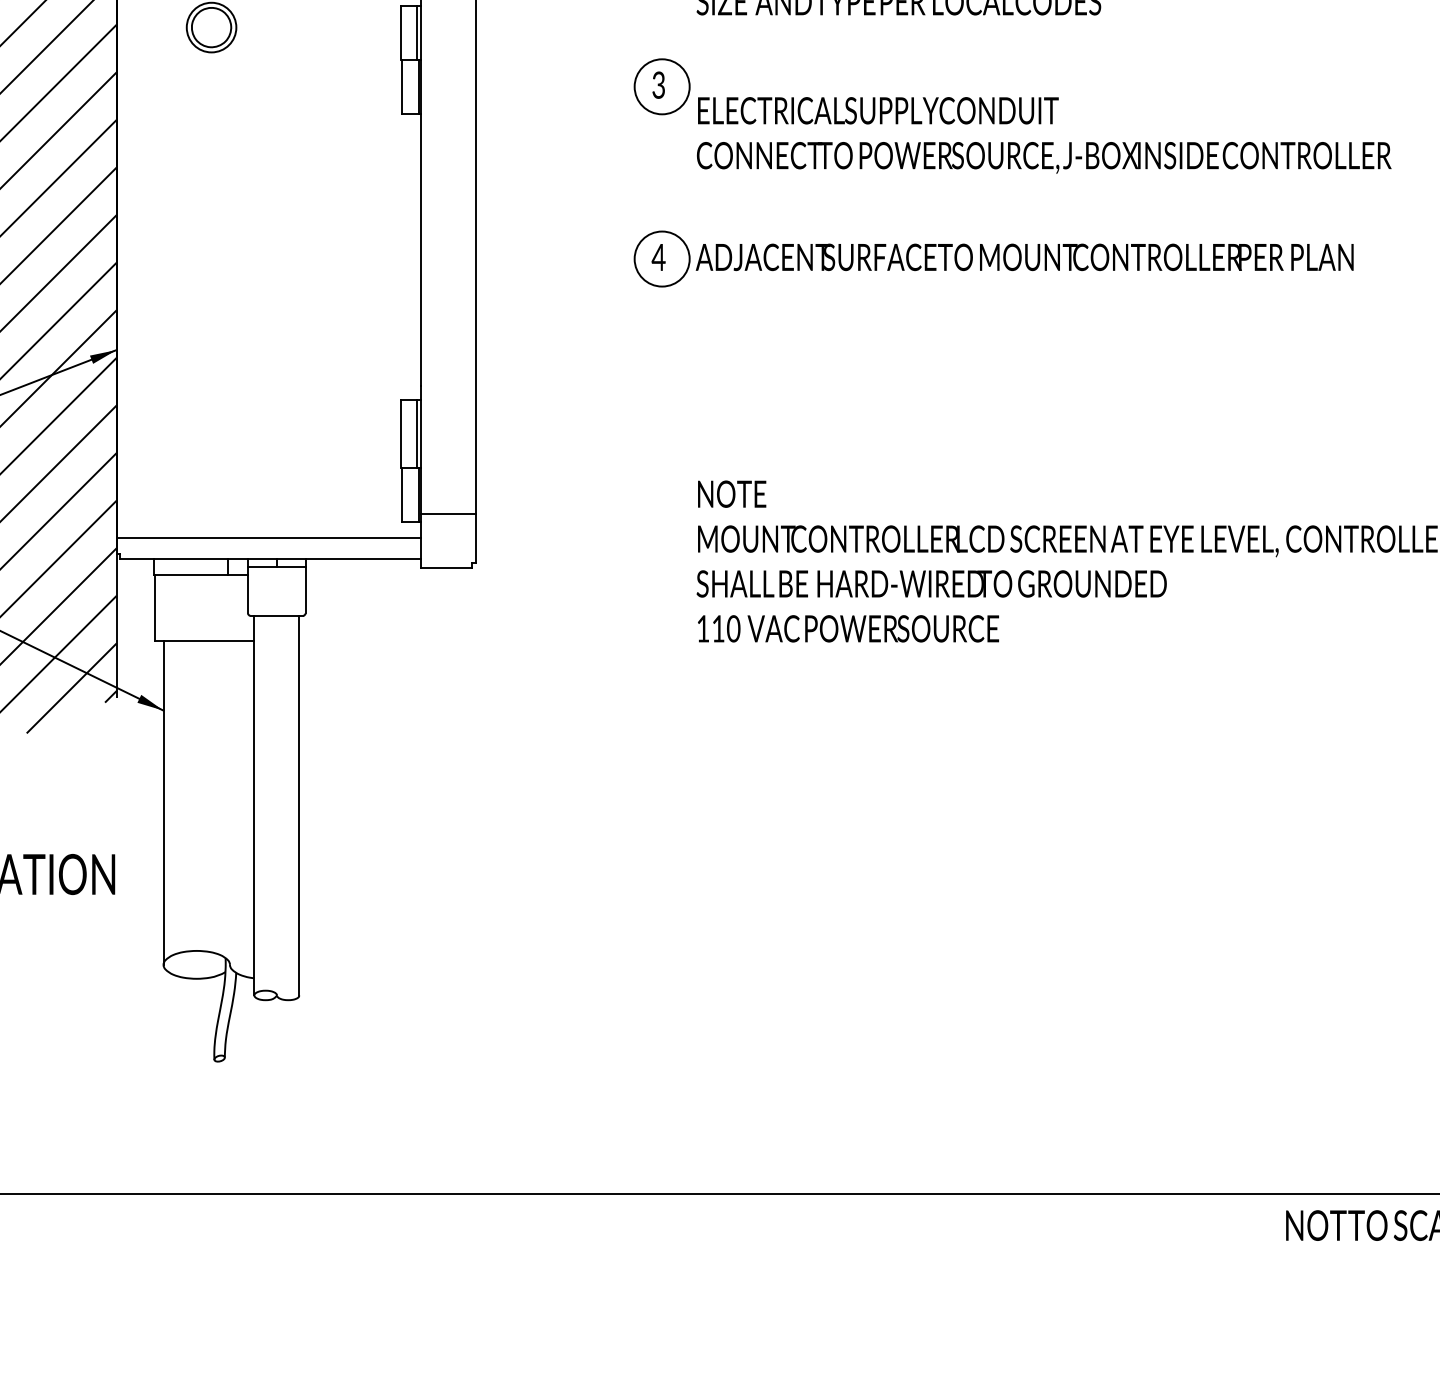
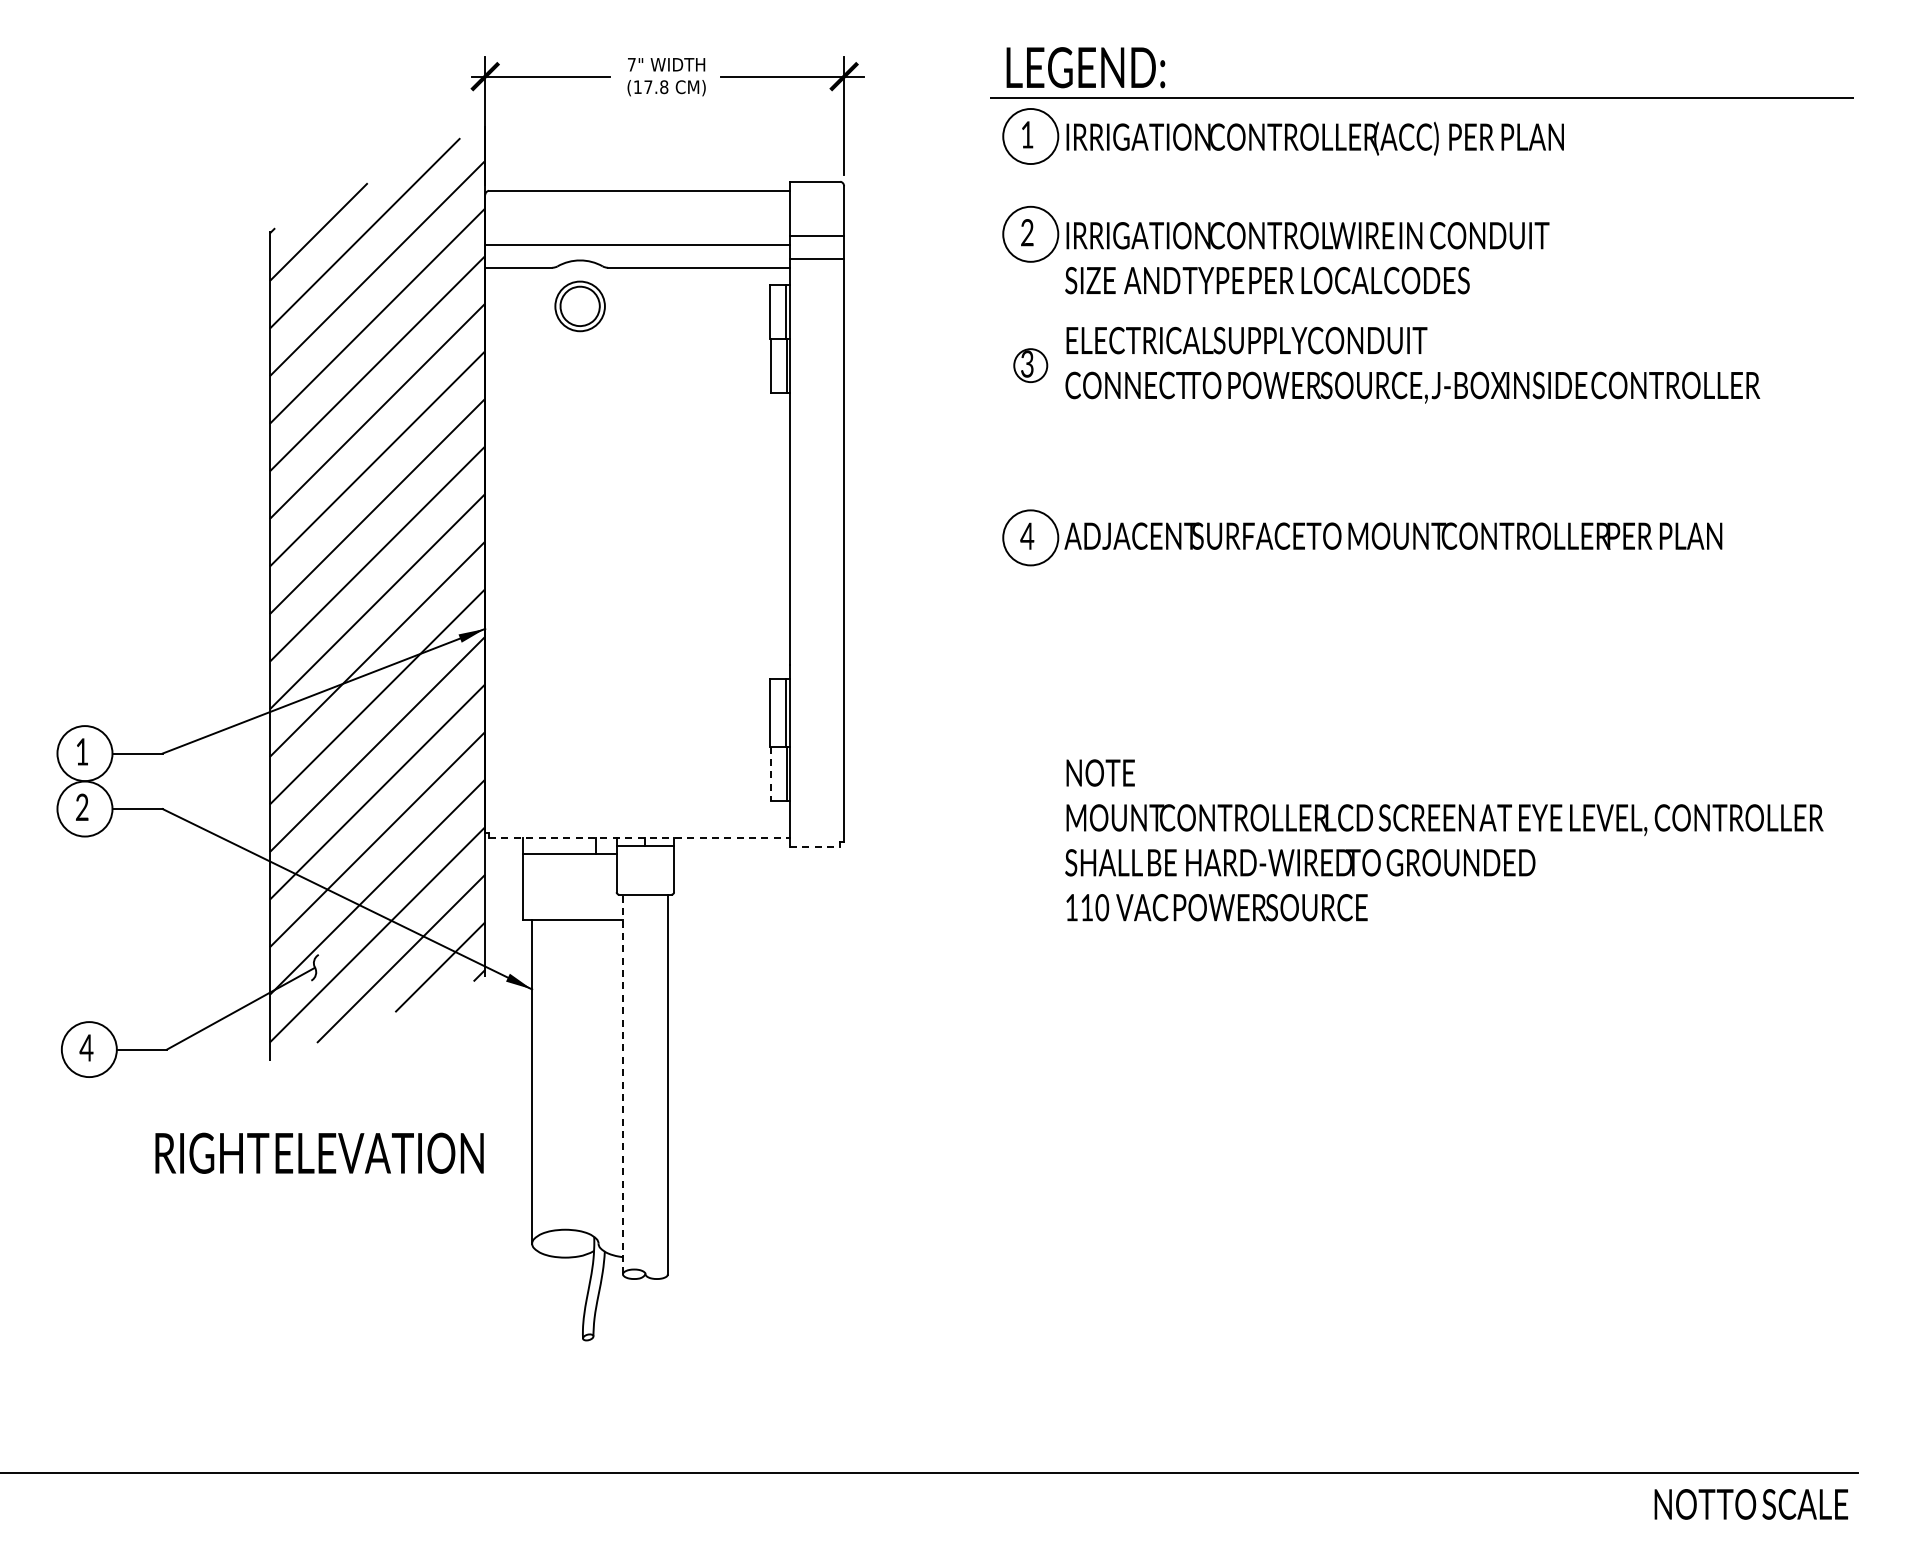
circle: (661, 86) -> (1030, 365), size x0.6
text: (1043, 135) -> (1412, 365), moved
line: (401, 495) -> (770, 774), solid -> dashed
line: (448, 513) -> (817, 792), removed
line: (268, 538) -> (637, 817), removed
line: (270, 558) -> (639, 837), solid -> dashed
line: (446, 567) -> (815, 846), solid -> dashed
line: (253, 805) -> (622, 1084), solid -> dashed

